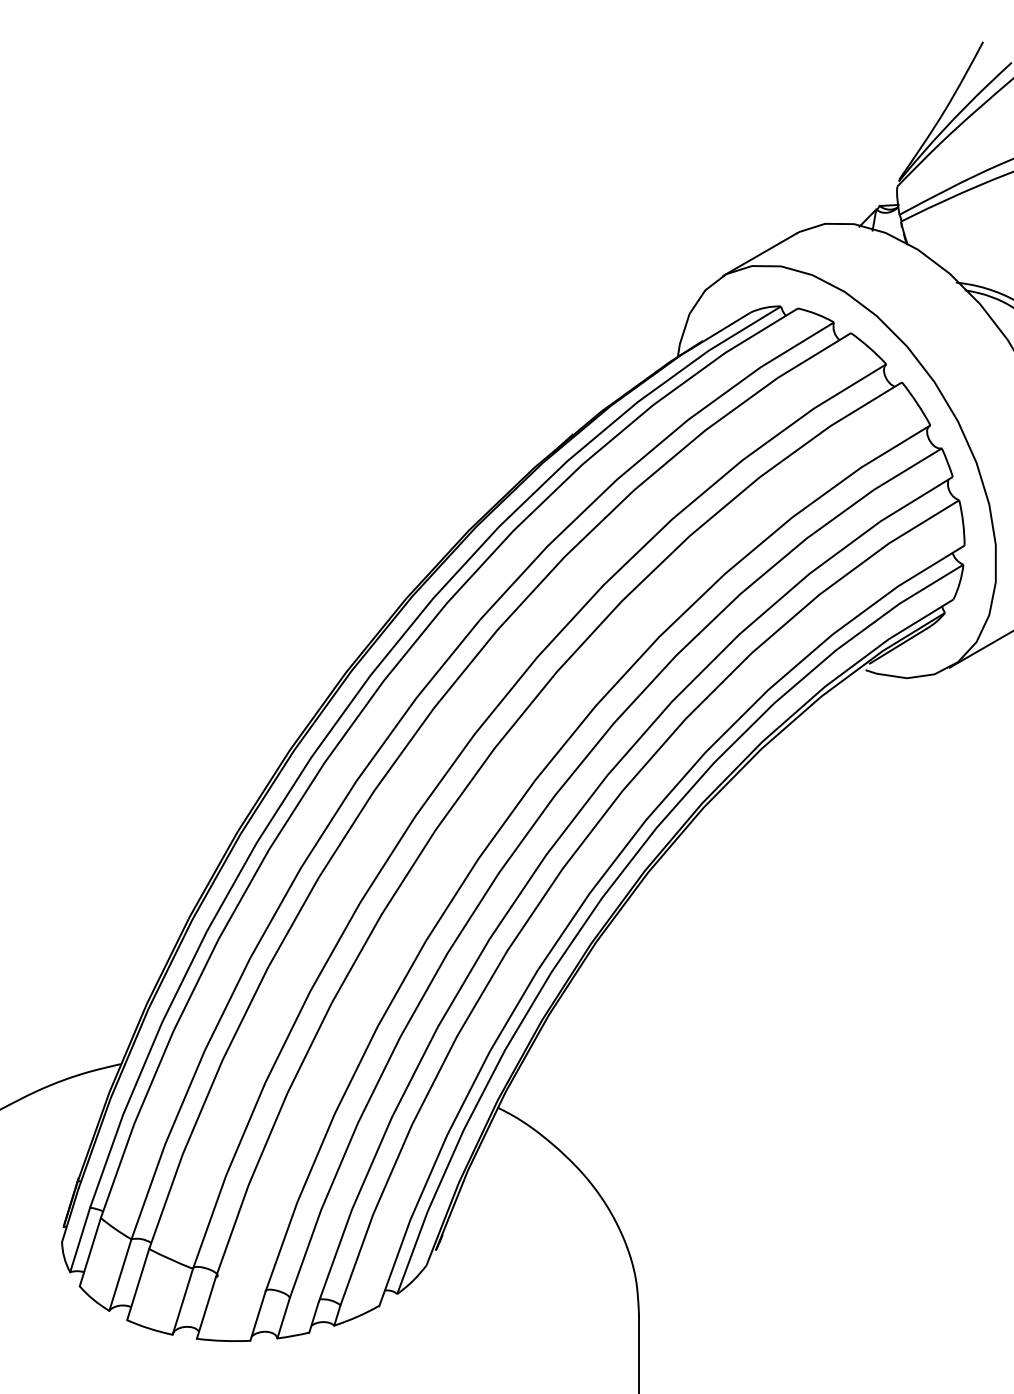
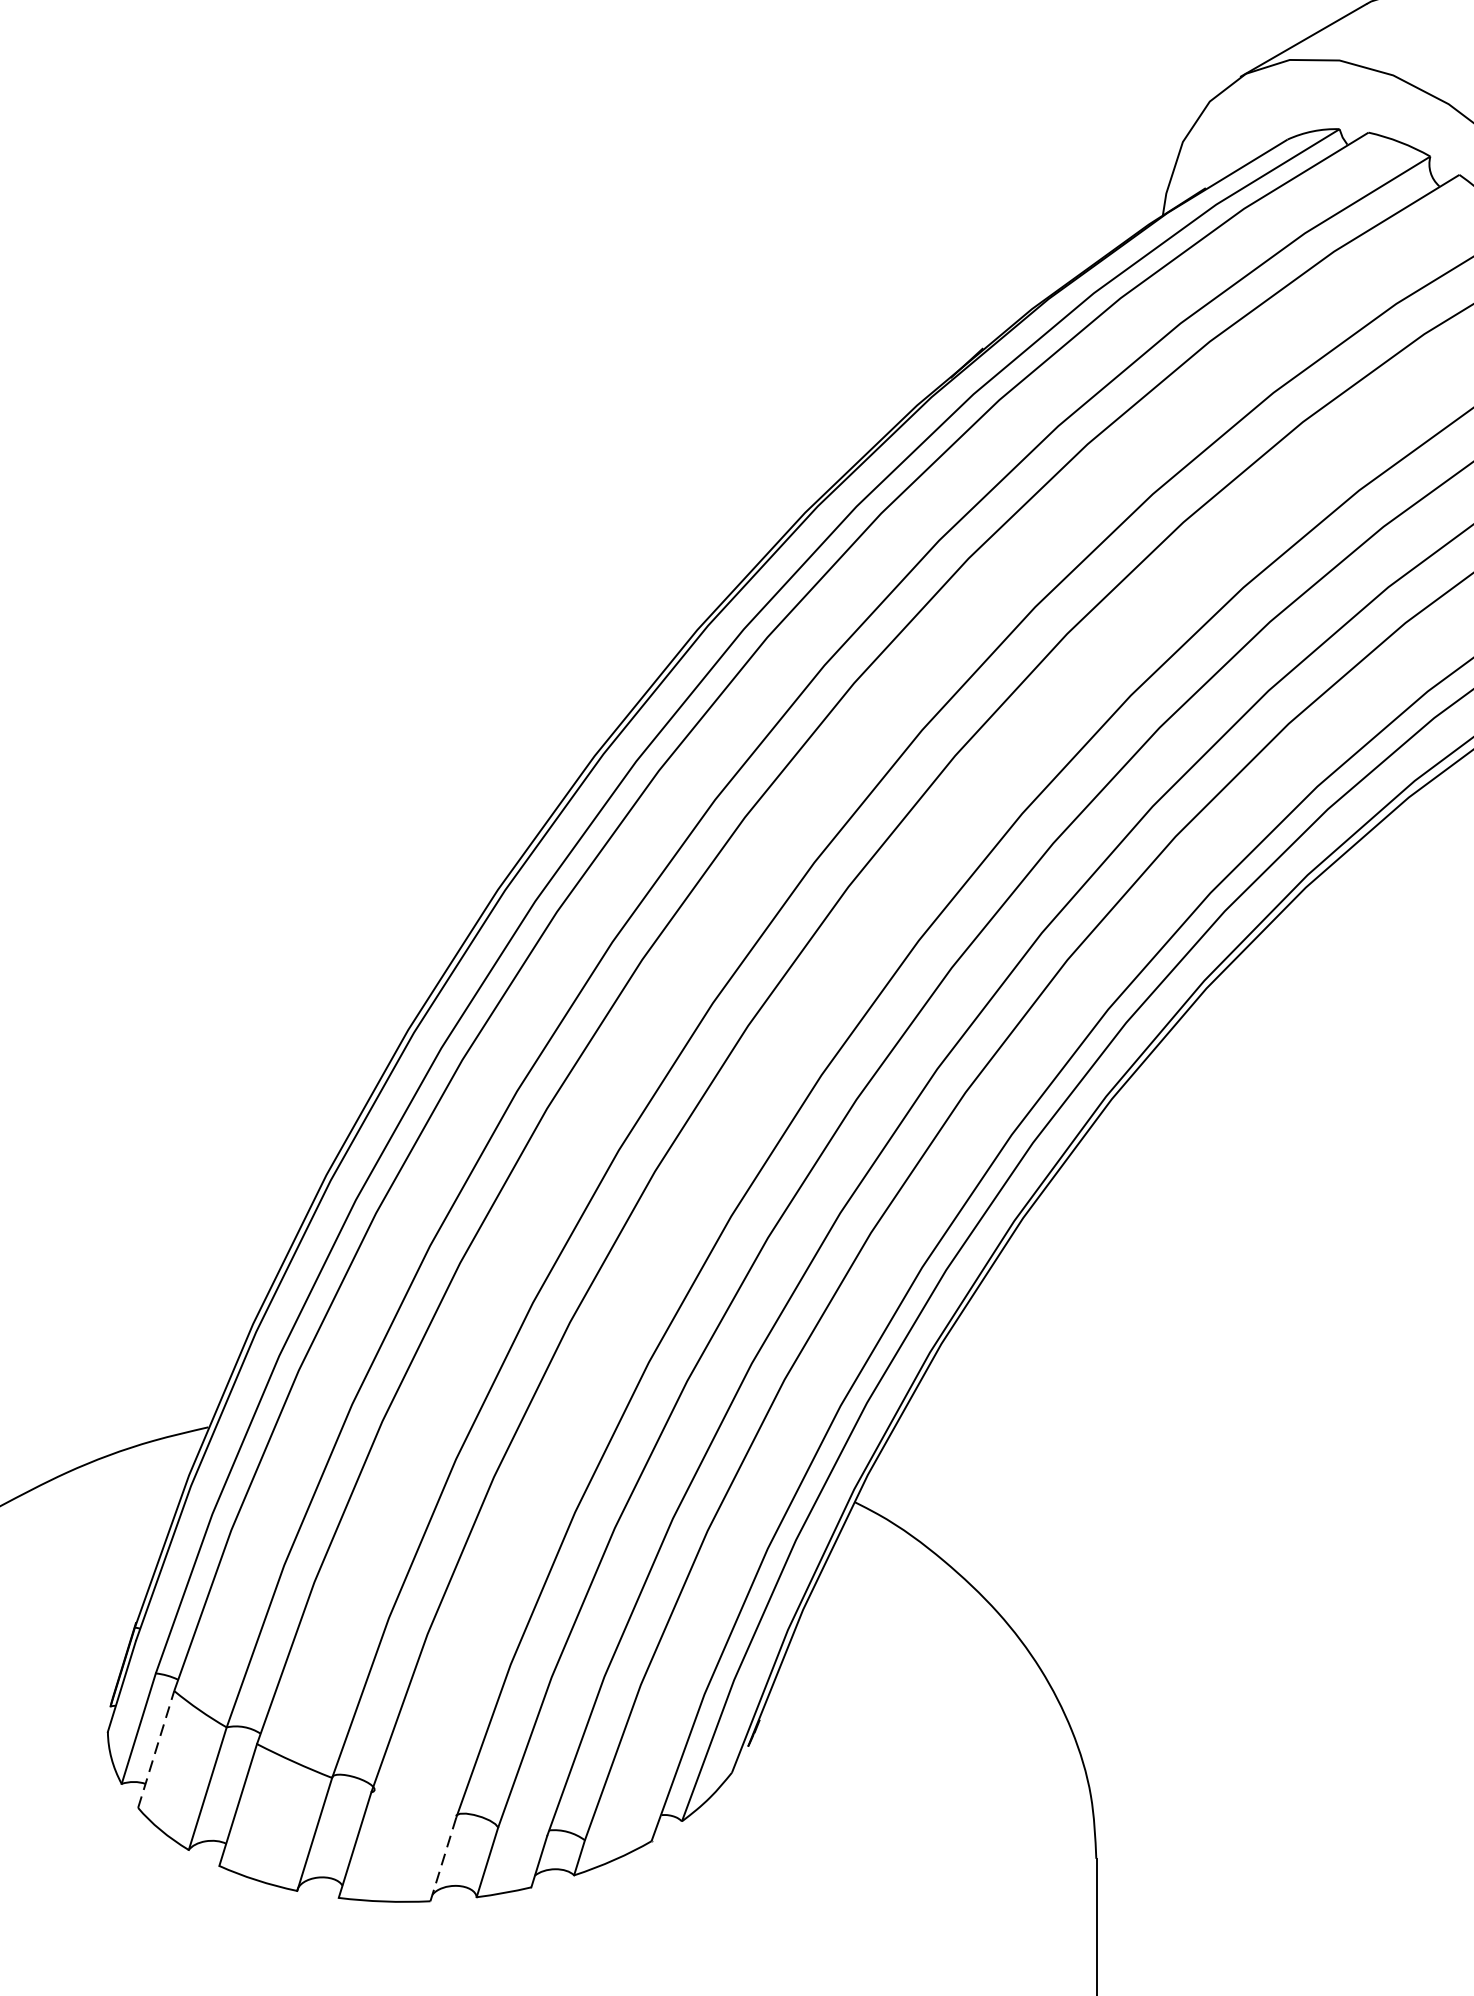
line: (90, 1252) -> (156, 1750), solid -> dashed
line: (258, 1315) -> (444, 1857), solid -> dashed

